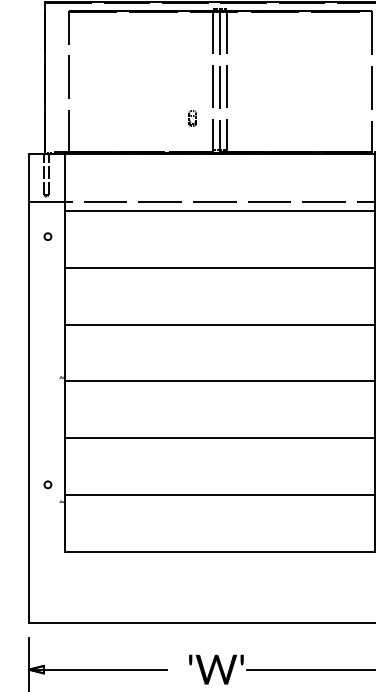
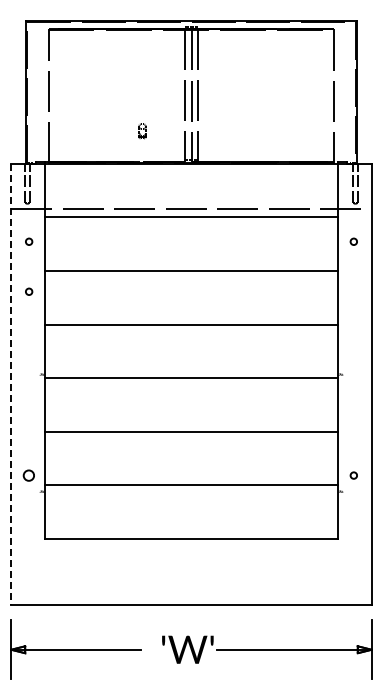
part: (192, 118) -> (142, 131), moved
circle: (48, 289) -> (29, 291), added
line: (29, 388) -> (11, 384), solid -> dashed
circle: (48, 484) -> (29, 475), size x1.6

